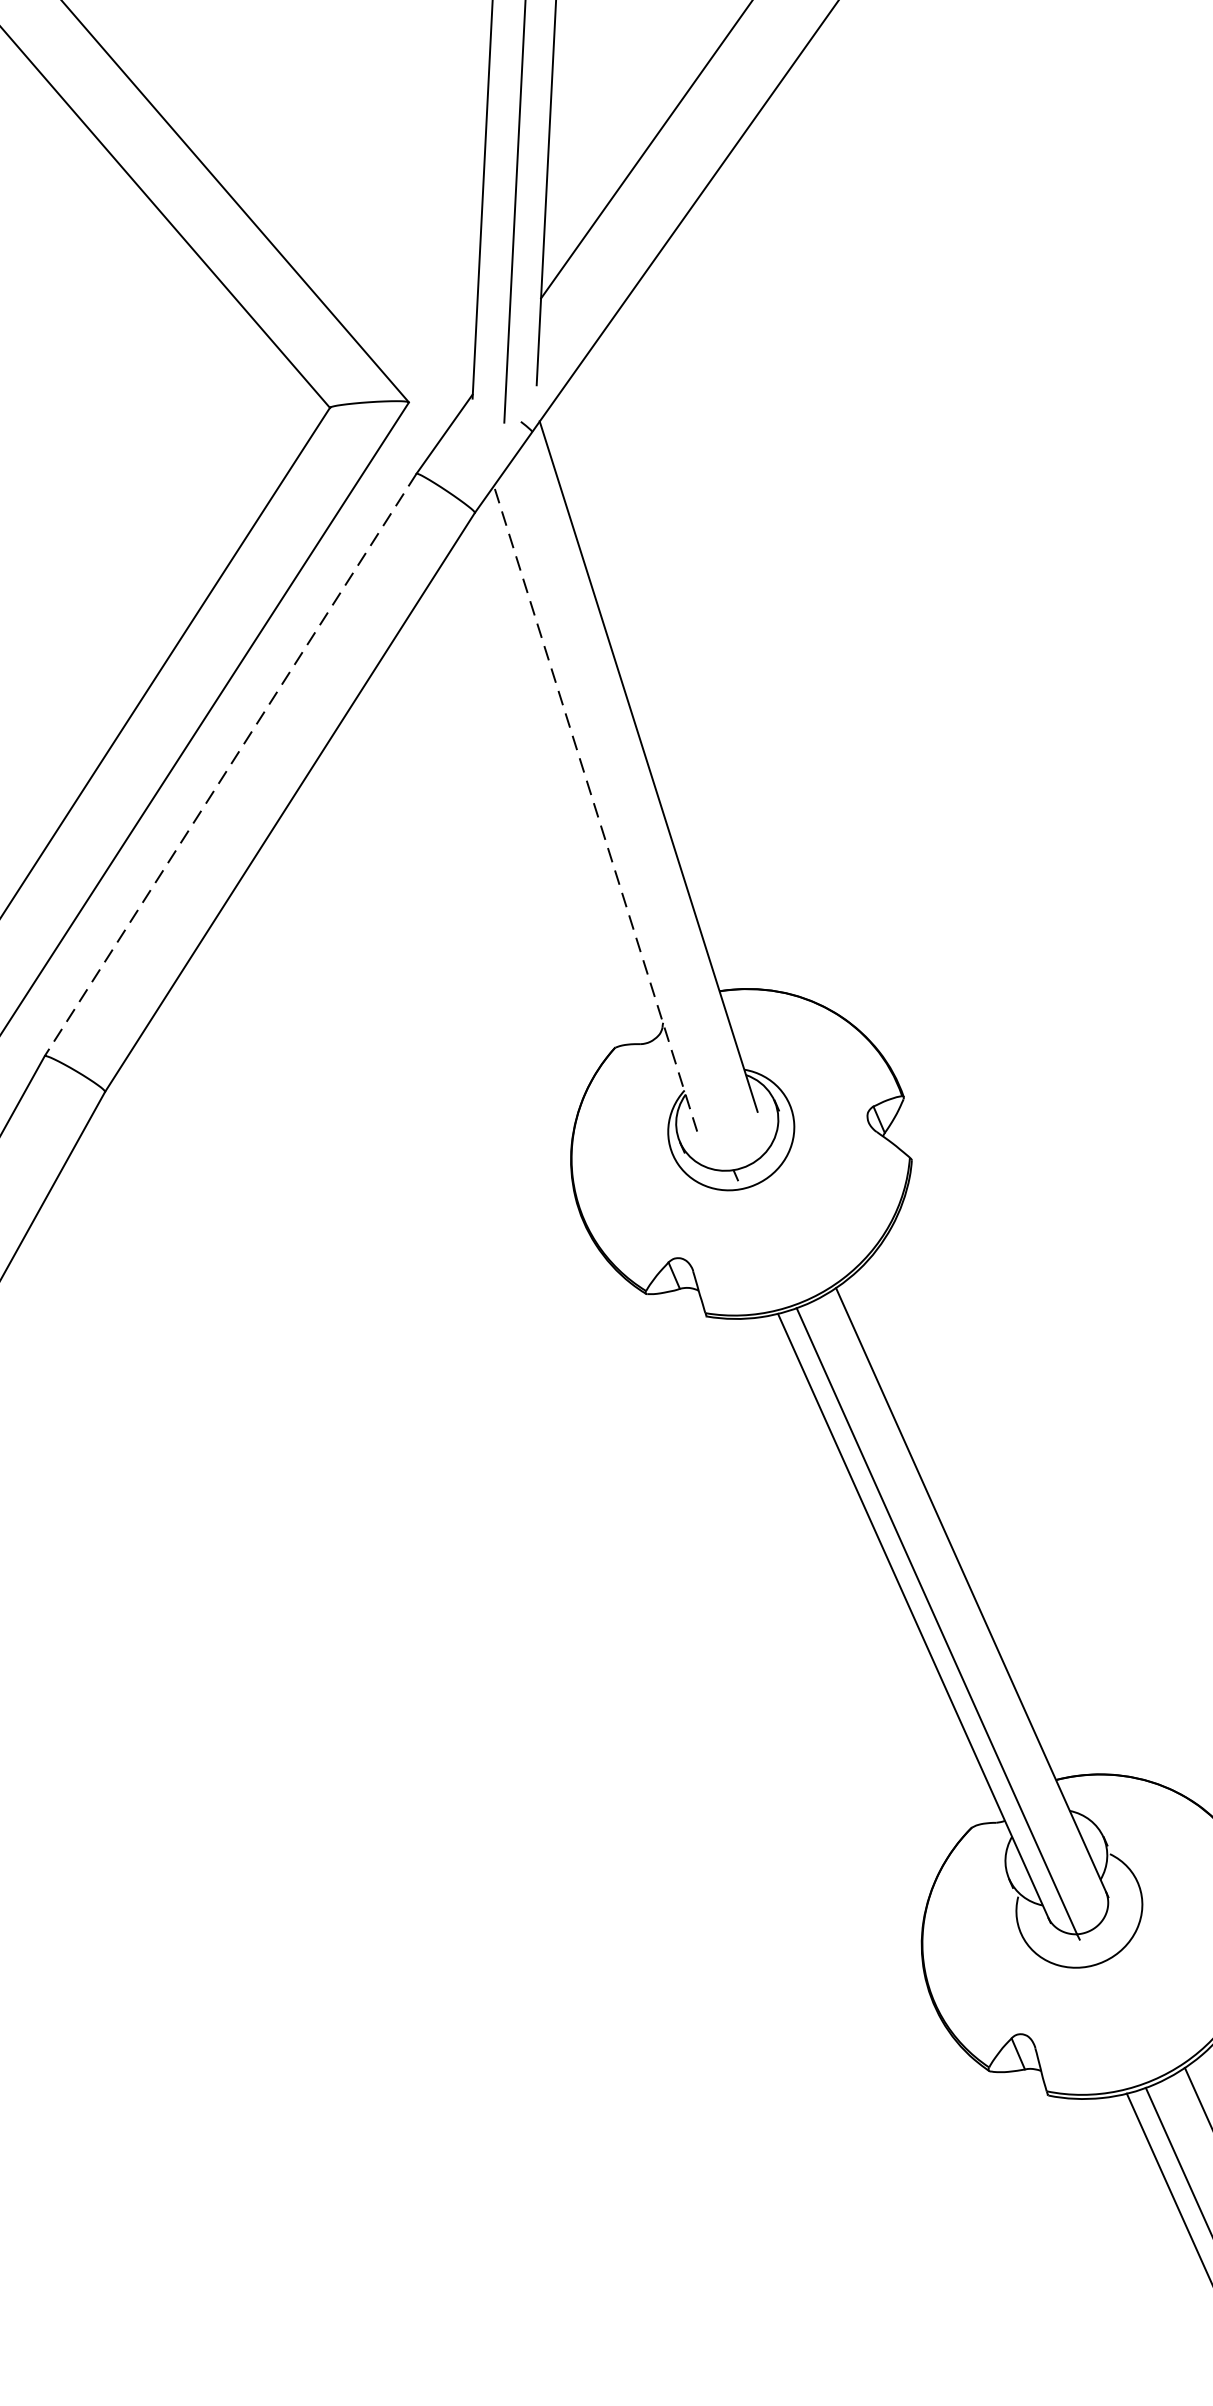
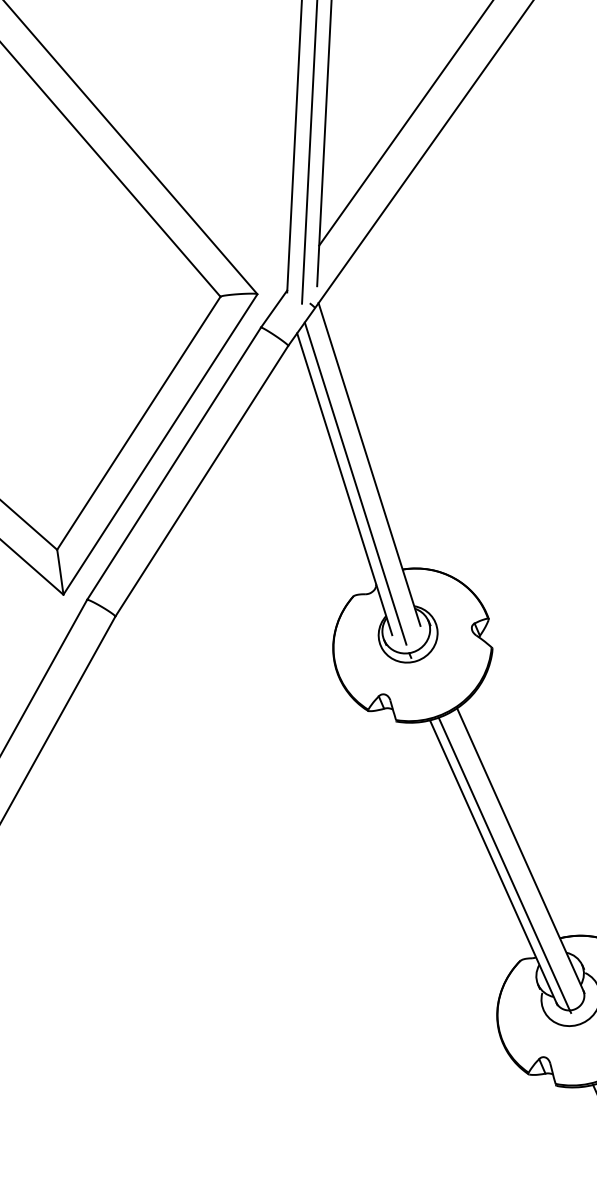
line: (231, 764) -> (174, 463), dashed -> solid
line: (595, 807) -> (344, 483), dashed -> solid
line: (618, 807) -> (355, 483), added

